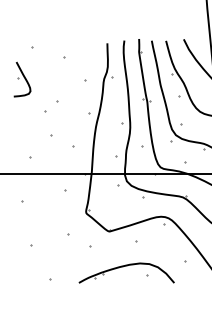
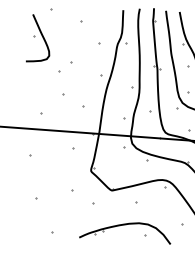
part: (22, 79) -> (39, 38), size x1.43

